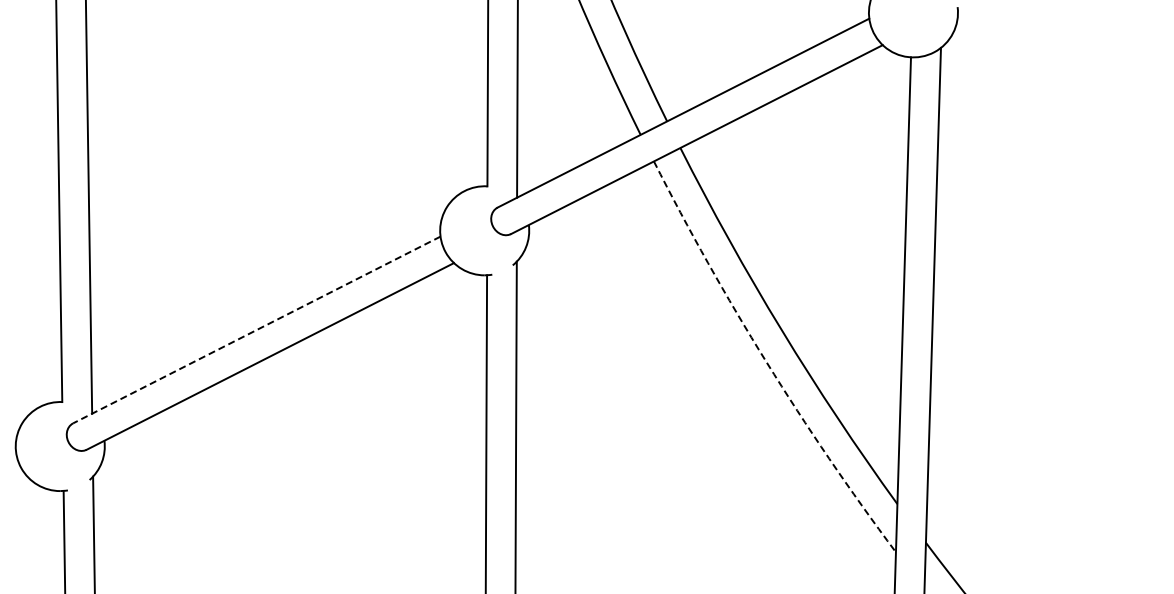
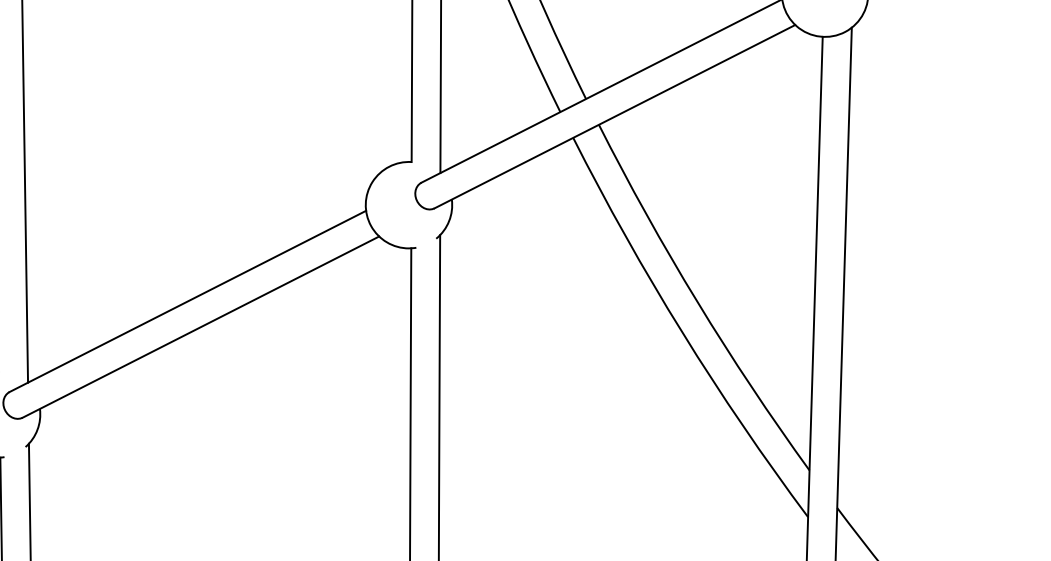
line: (256, 330) -> (187, 301), dashed -> solid
arc: (766, 362) -> (682, 332), dashed -> solid

